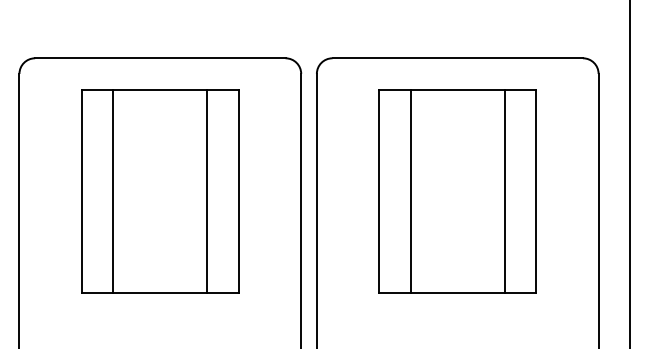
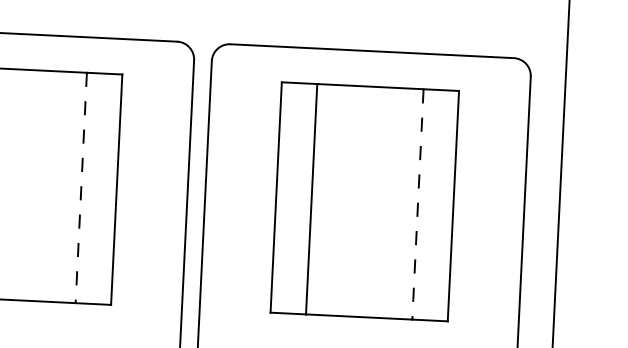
line: (207, 191) -> (81, 188), solid -> dashed
line: (504, 191) -> (417, 204), solid -> dashed

